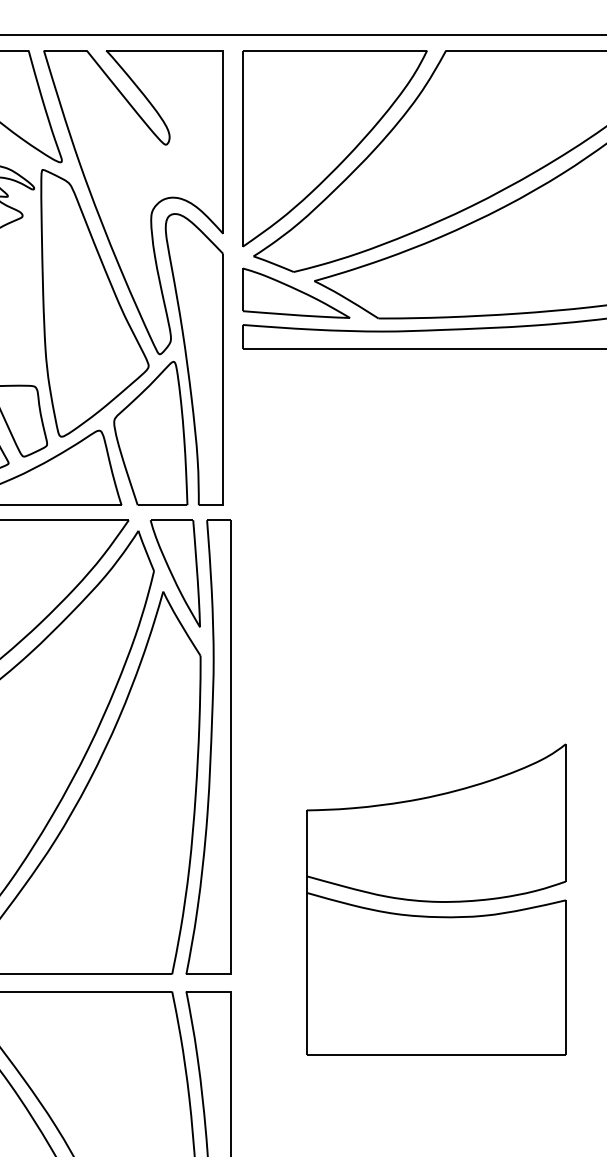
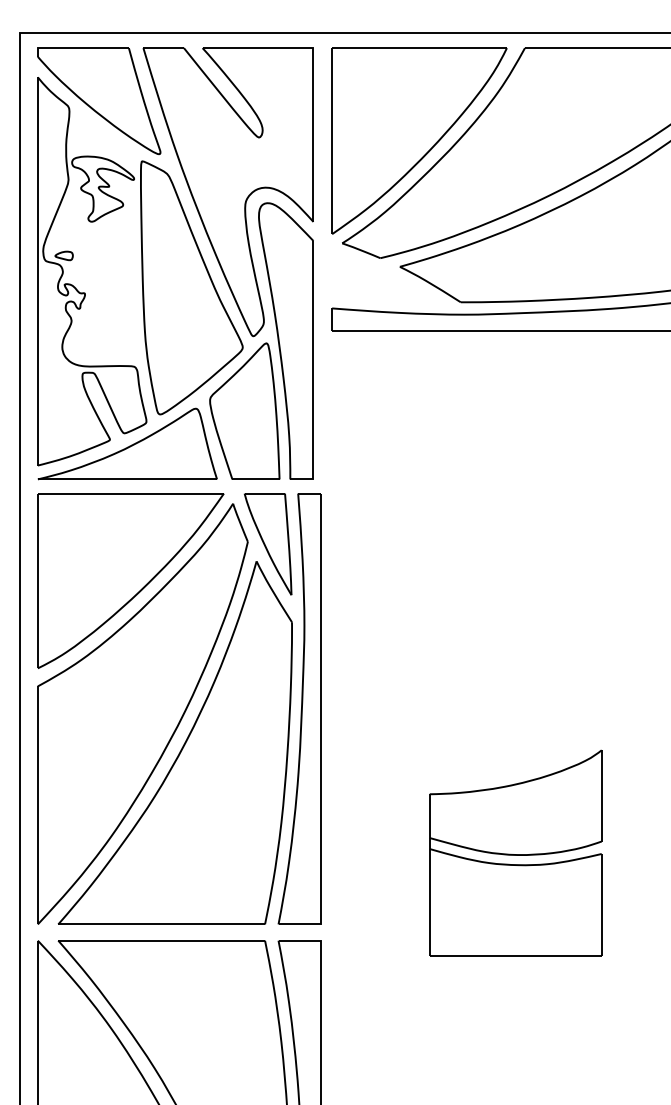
part: (295, 293) -> (382, 278), removed
part: (436, 899) -> (515, 853), size x0.7

